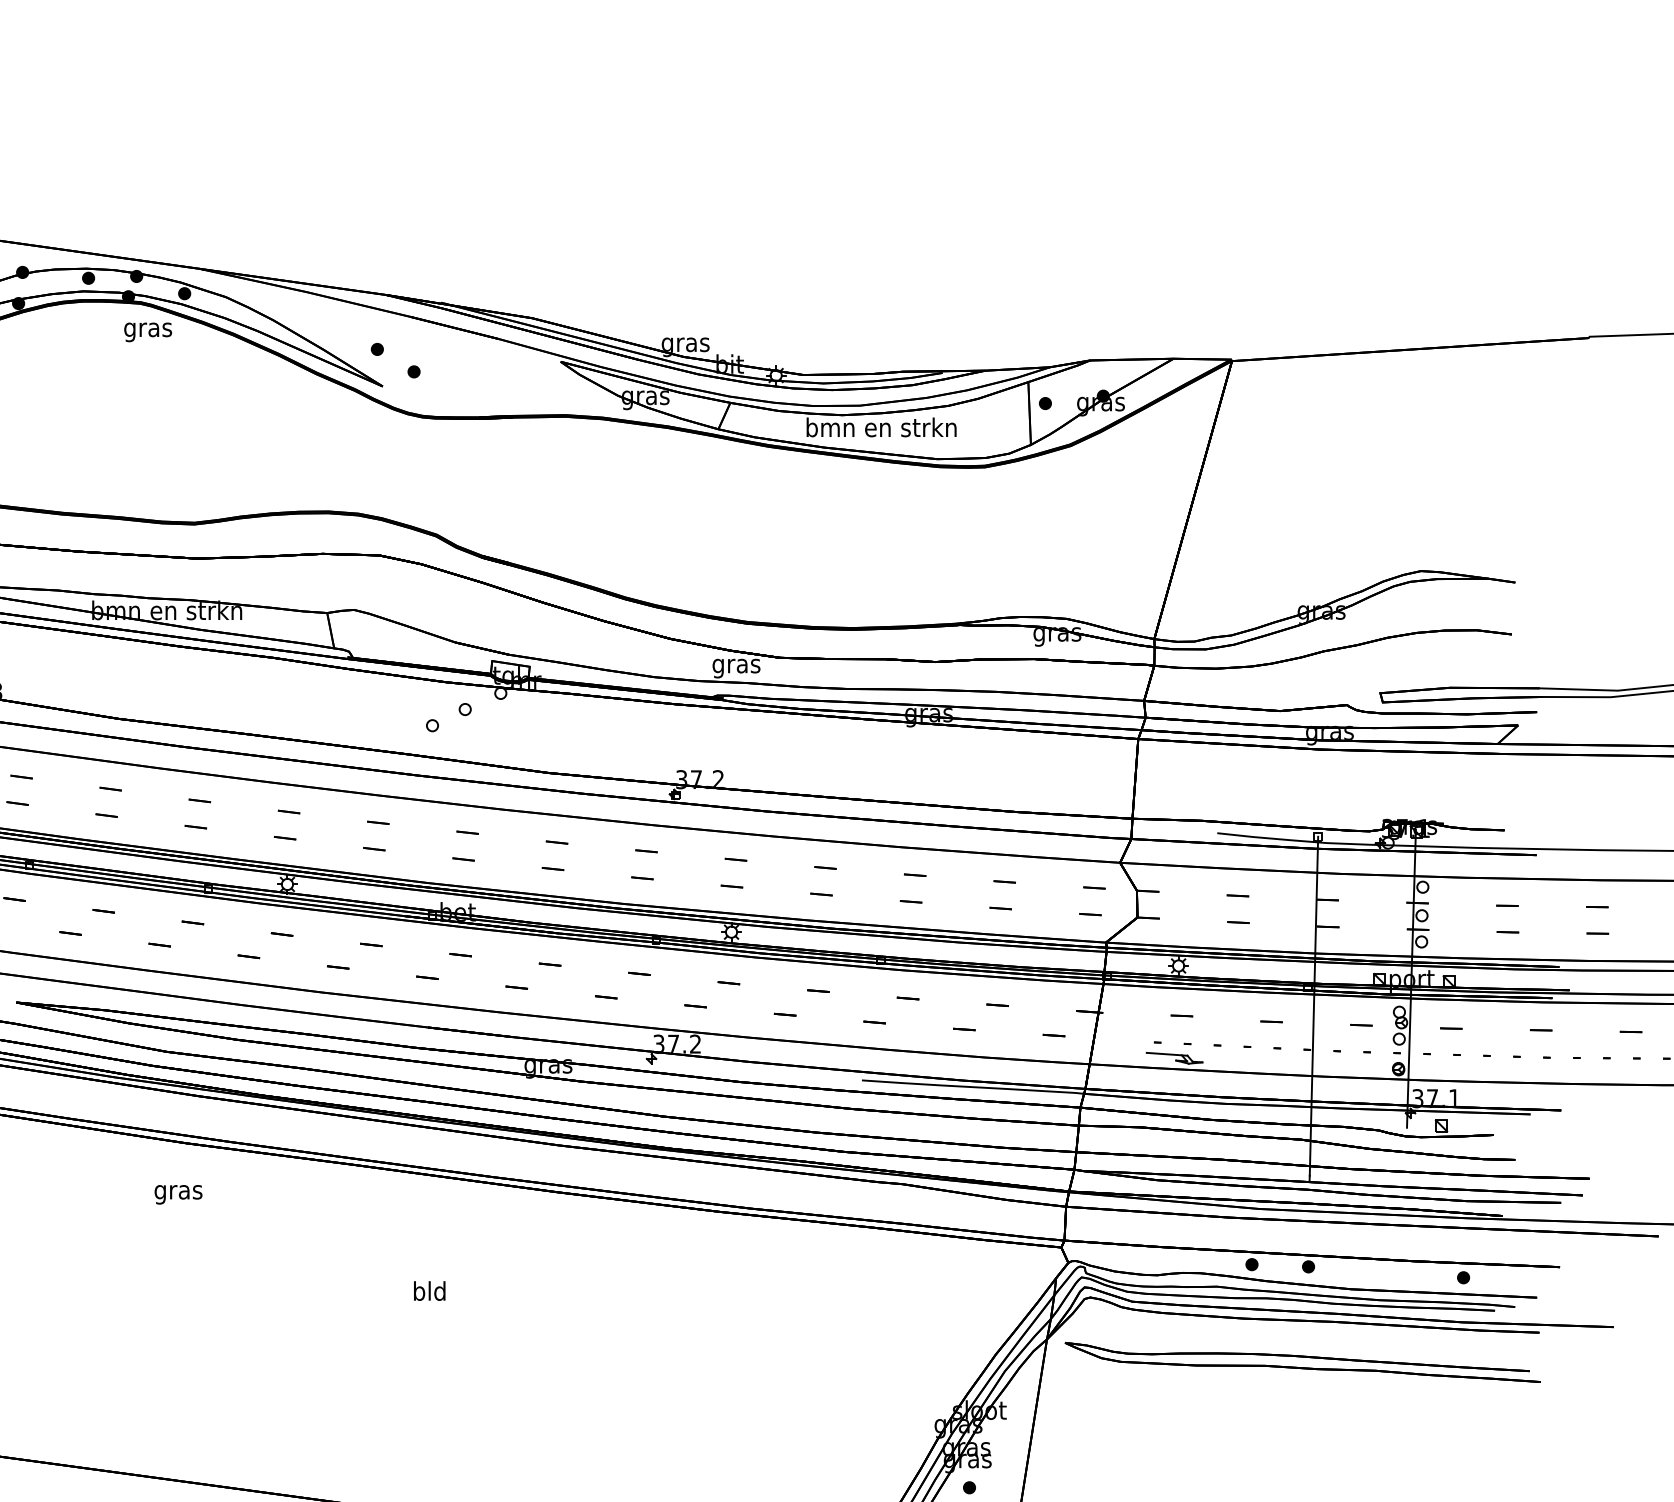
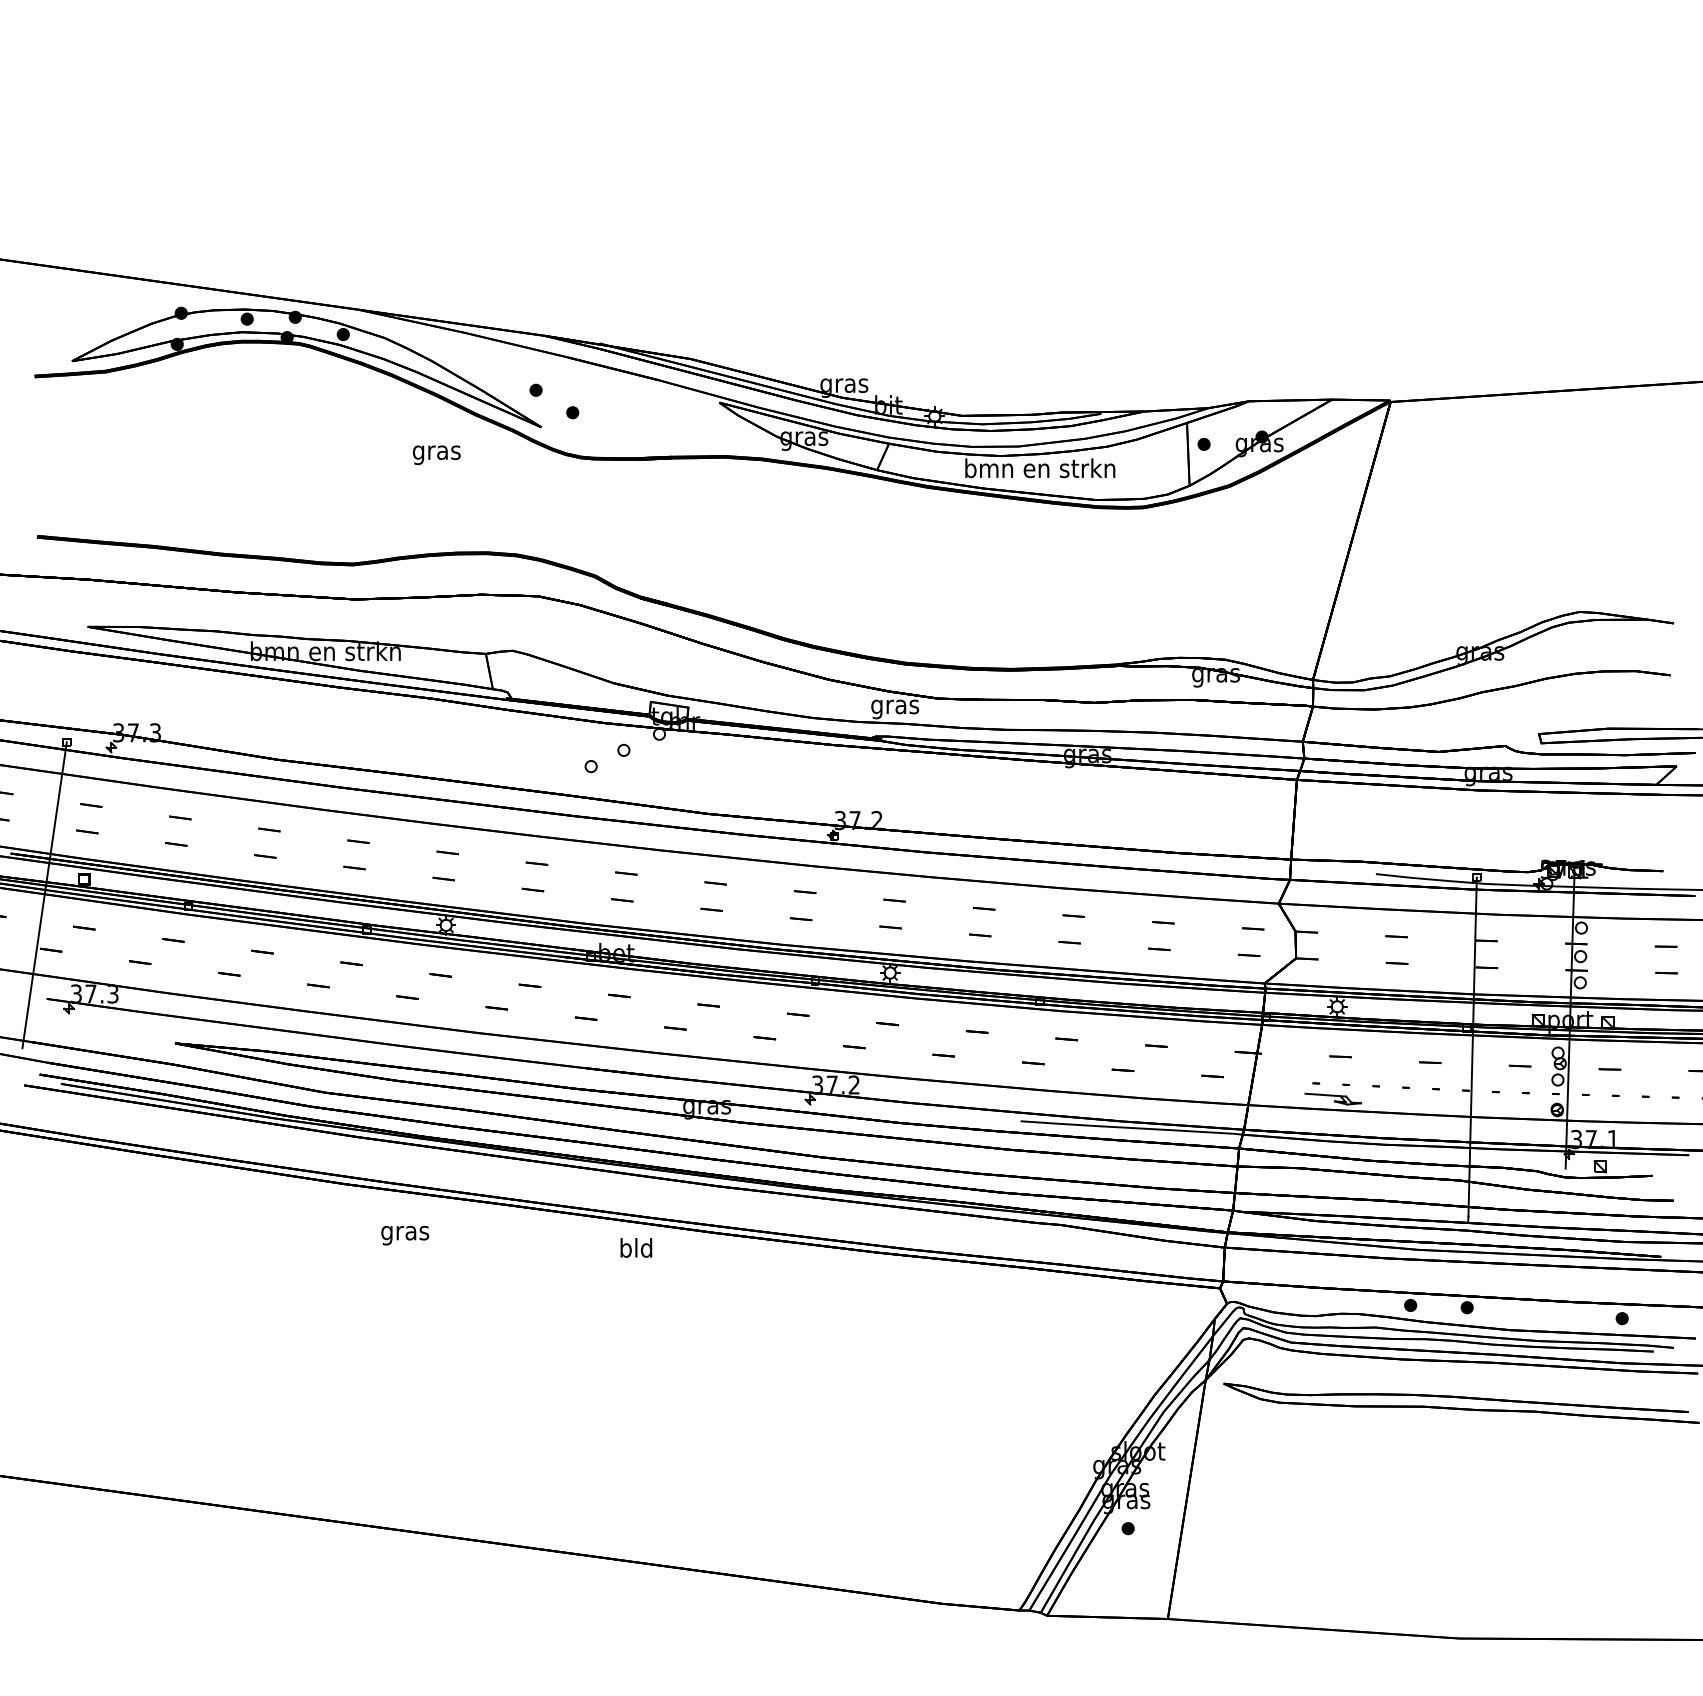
text: (147, 332) -> (436, 455), moved
text: (178, 1194) -> (405, 1235), moved
text: (429, 1290) -> (636, 1247), moved

